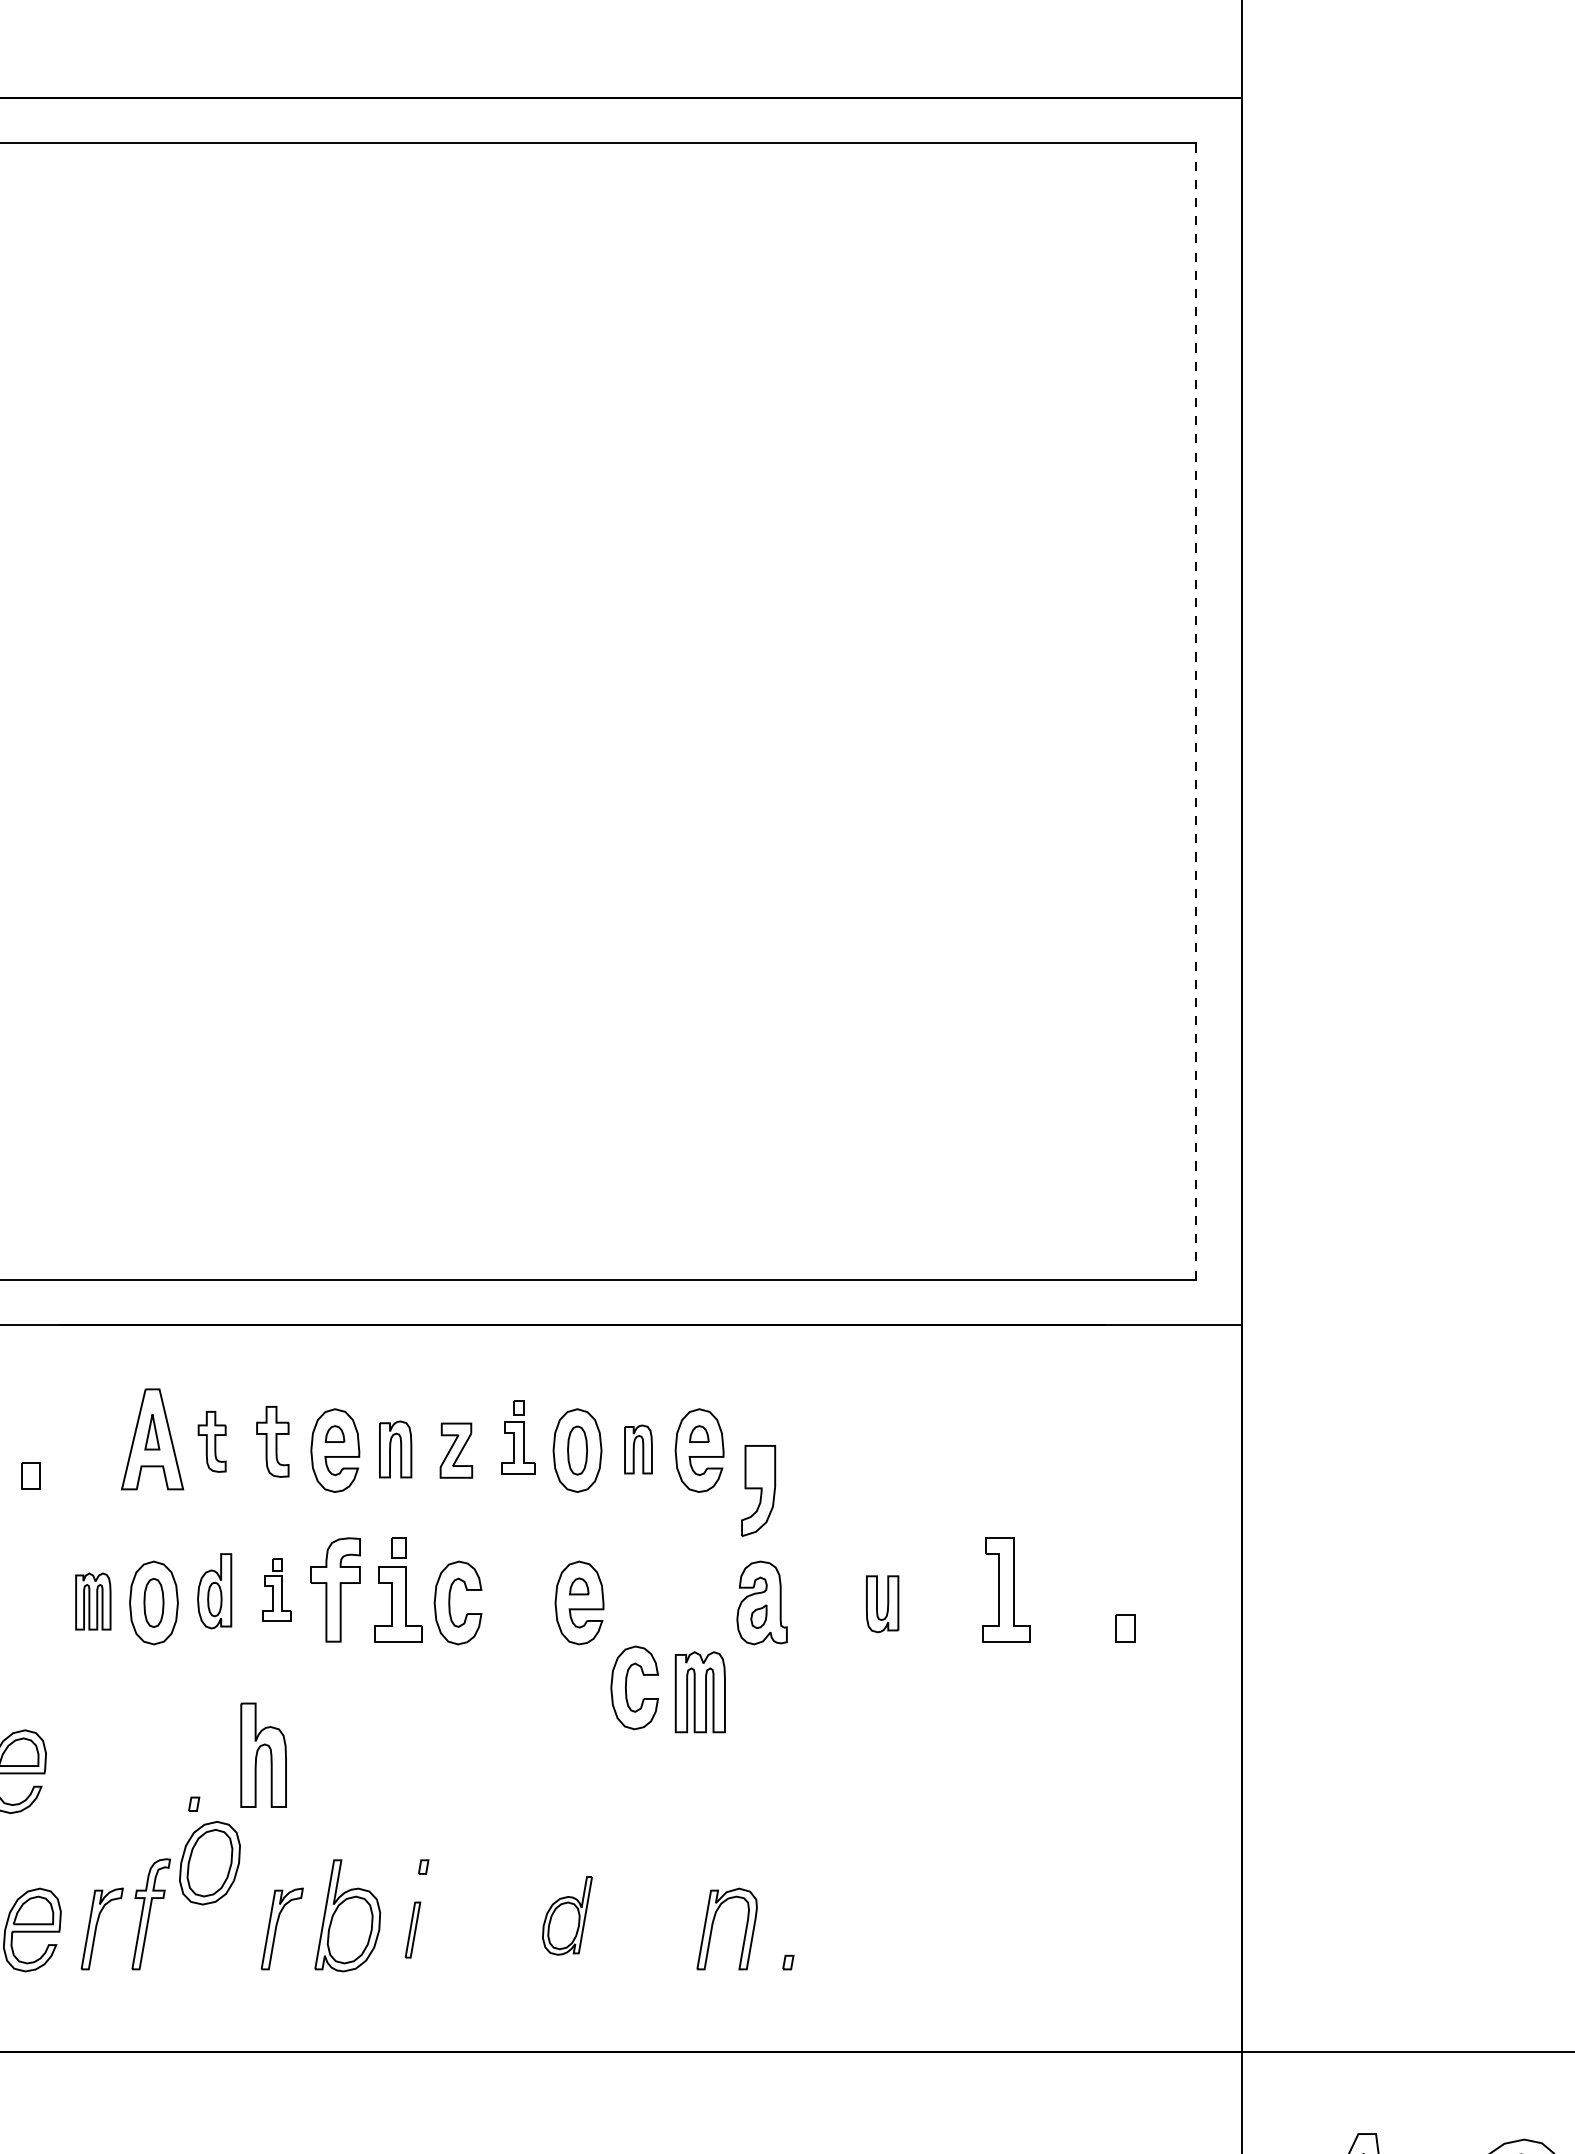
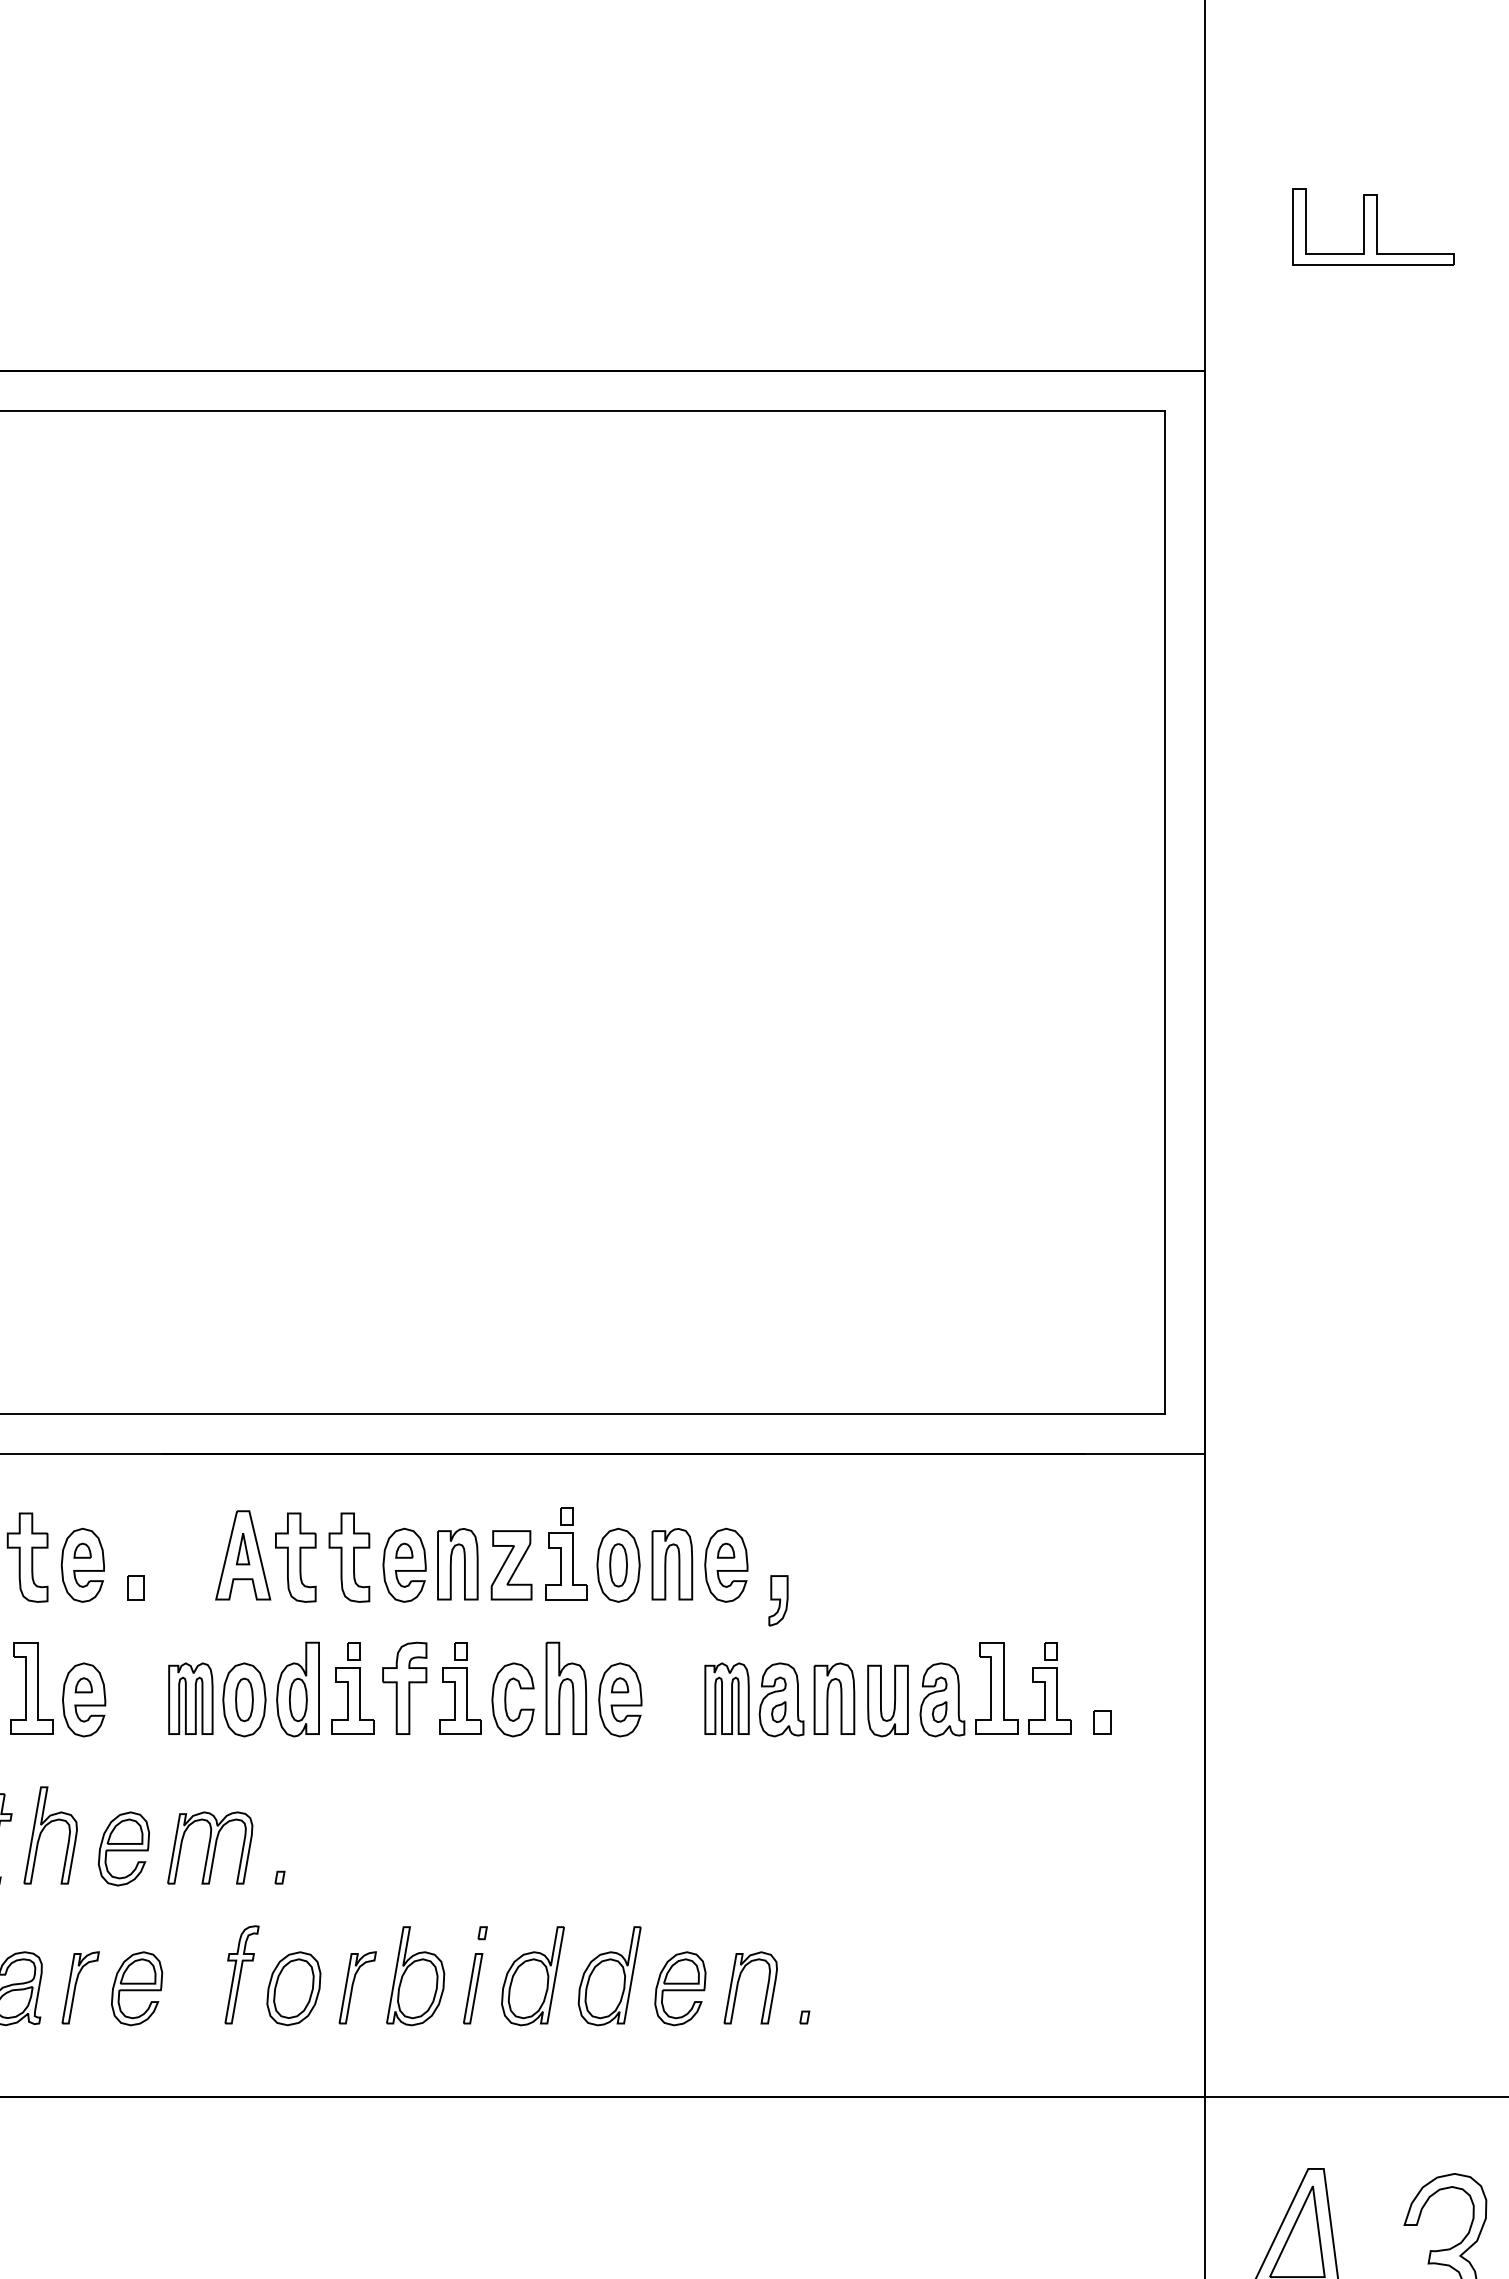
line: (1196, 711) -> (1165, 912), dashed -> solid
part: (518, 1437) -> (566, 1553), size x1.43
part: (211, 1441) -> (295, 1557), size x1.67
part: (272, 1441) -> (349, 1557), size x1.43
part: (395, 1449) -> (457, 1564), size x1.43
part: (638, 1449) -> (672, 1564), size x1.67
part: (456, 1450) -> (511, 1565), size x1.43
part: (758, 1490) -> (778, 1600), size x0.62
part: (276, 1590) -> (352, 1688), size x1.67
part: (1065, 1590) -> (1049, 1688), added
part: (214, 1591) -> (297, 1689), size x1.43
part: (92, 1601) -> (190, 1698), size x1.43
part: (822, 1601) -> (834, 1698), added
part: (944, 1602) -> (942, 1699), added
part: (882, 1603) -> (887, 1700), size x1.43
part: (634, 1687) -> (668, 1774), removed
part: (699, 1691) -> (726, 1698), moved
part: (262, 1754) -> (565, 1687), moved
part: (115, 1770) -> (210, 1847), added
part: (209, 1862) -> (293, 1988), moved
part: (480, 1916) -> (532, 1976), added
part: (567, 1916) -> (609, 1976), size x1.43
part: (101, 1928) -> (198, 1987), removed
part: (413, 1929) -> (473, 1988), size x1.43
part: (647, 1929) -> (680, 1988), added

